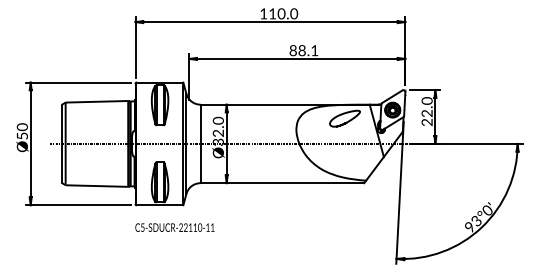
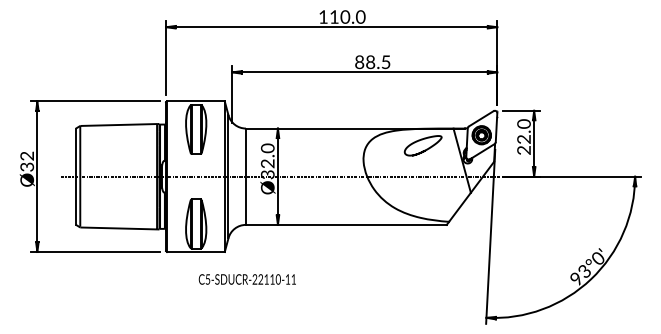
text: (314, 50) -> (385, 62), 88.1 -> 88.5
text: (22, 131) -> (27, 161), Ø50 -> Ø32
text: (174, 227) -> (246, 279), moved

